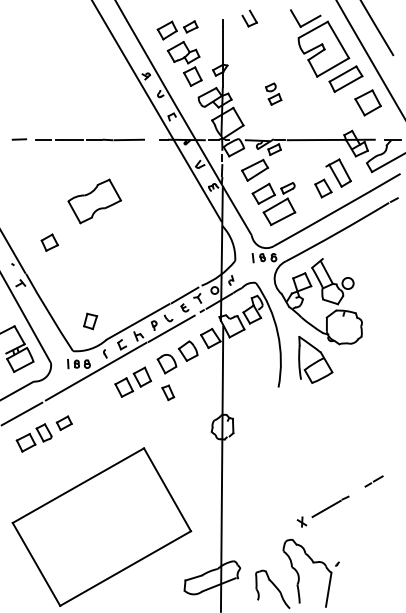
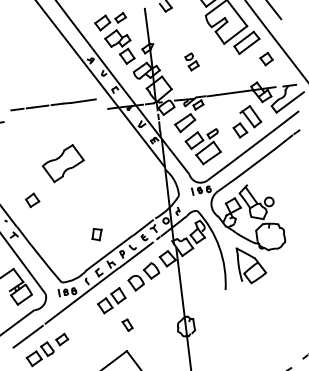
part: (367, 102) -> (266, 58), size x0.6
part: (89, 139) -> (53, 104), moved
part: (90, 321) -> (97, 234), moved
part: (168, 392) -> (127, 324), moved

